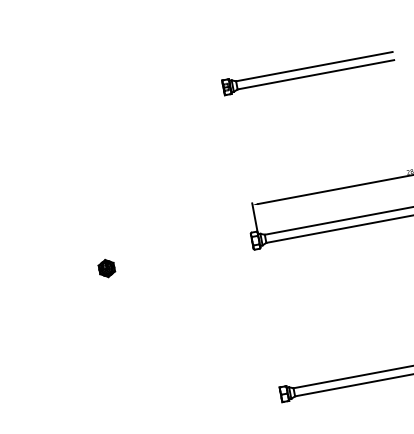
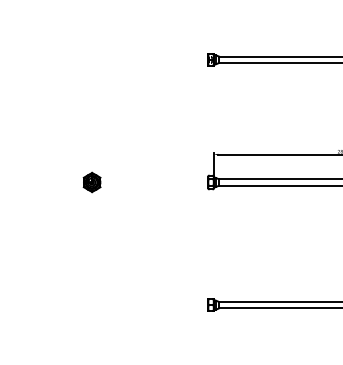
part: (106, 268) -> (91, 182), size x1.4

